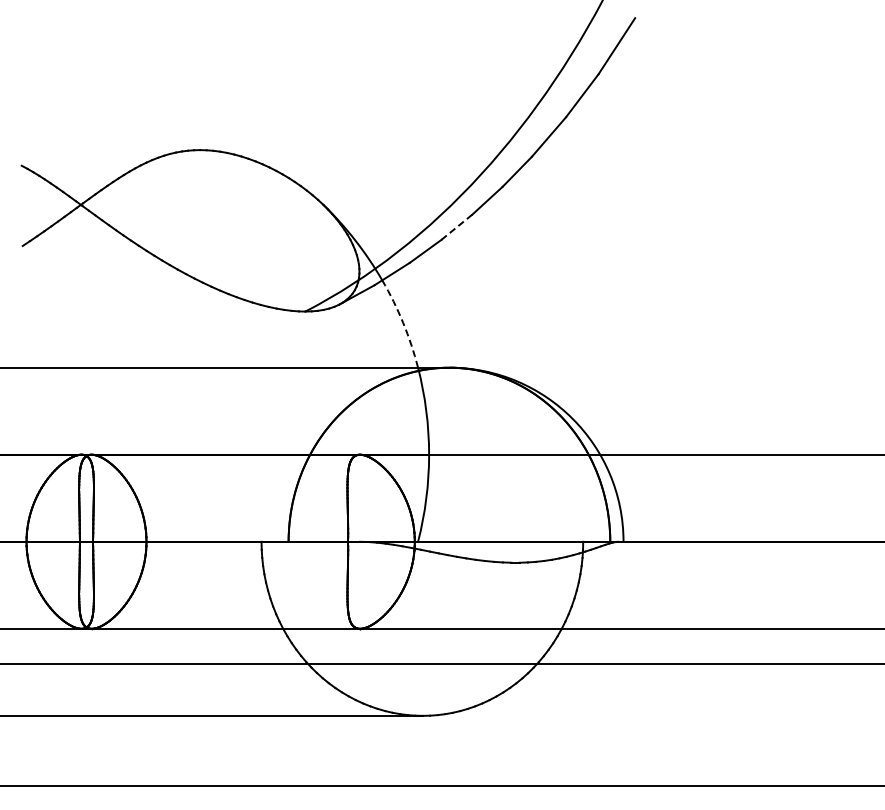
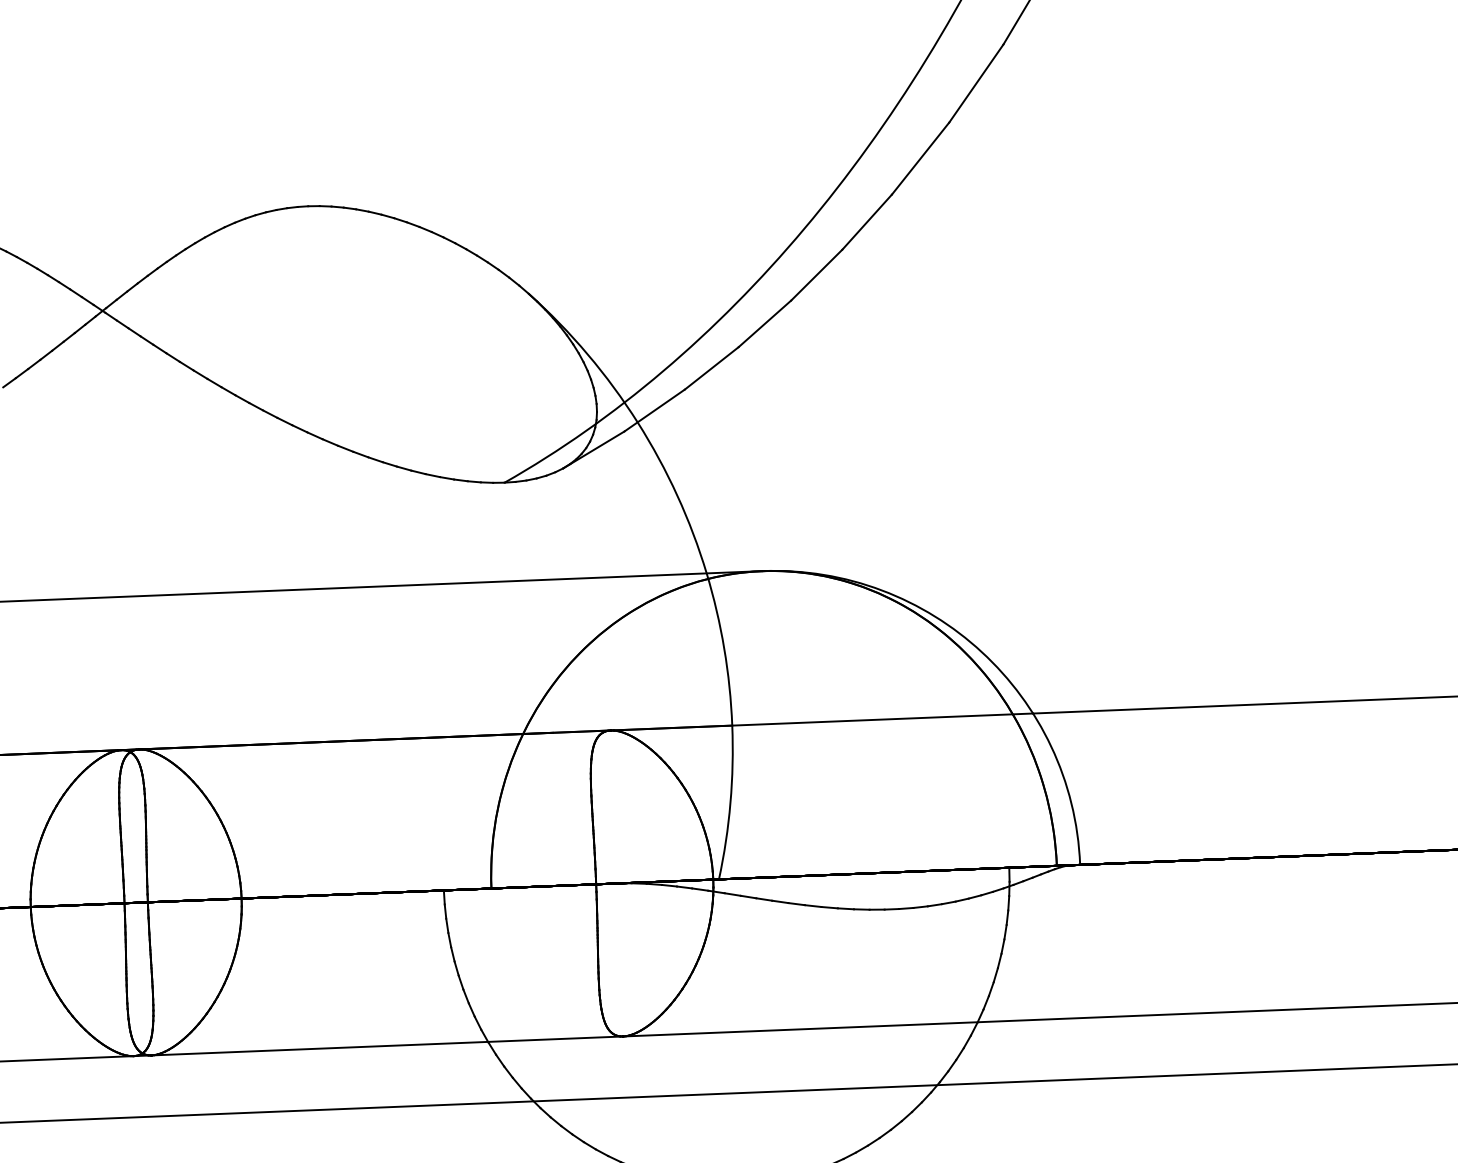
line: (456, 227) -> (764, 324), dashed -> solid
arc: (403, 322) -> (677, 494), dashed -> solid

